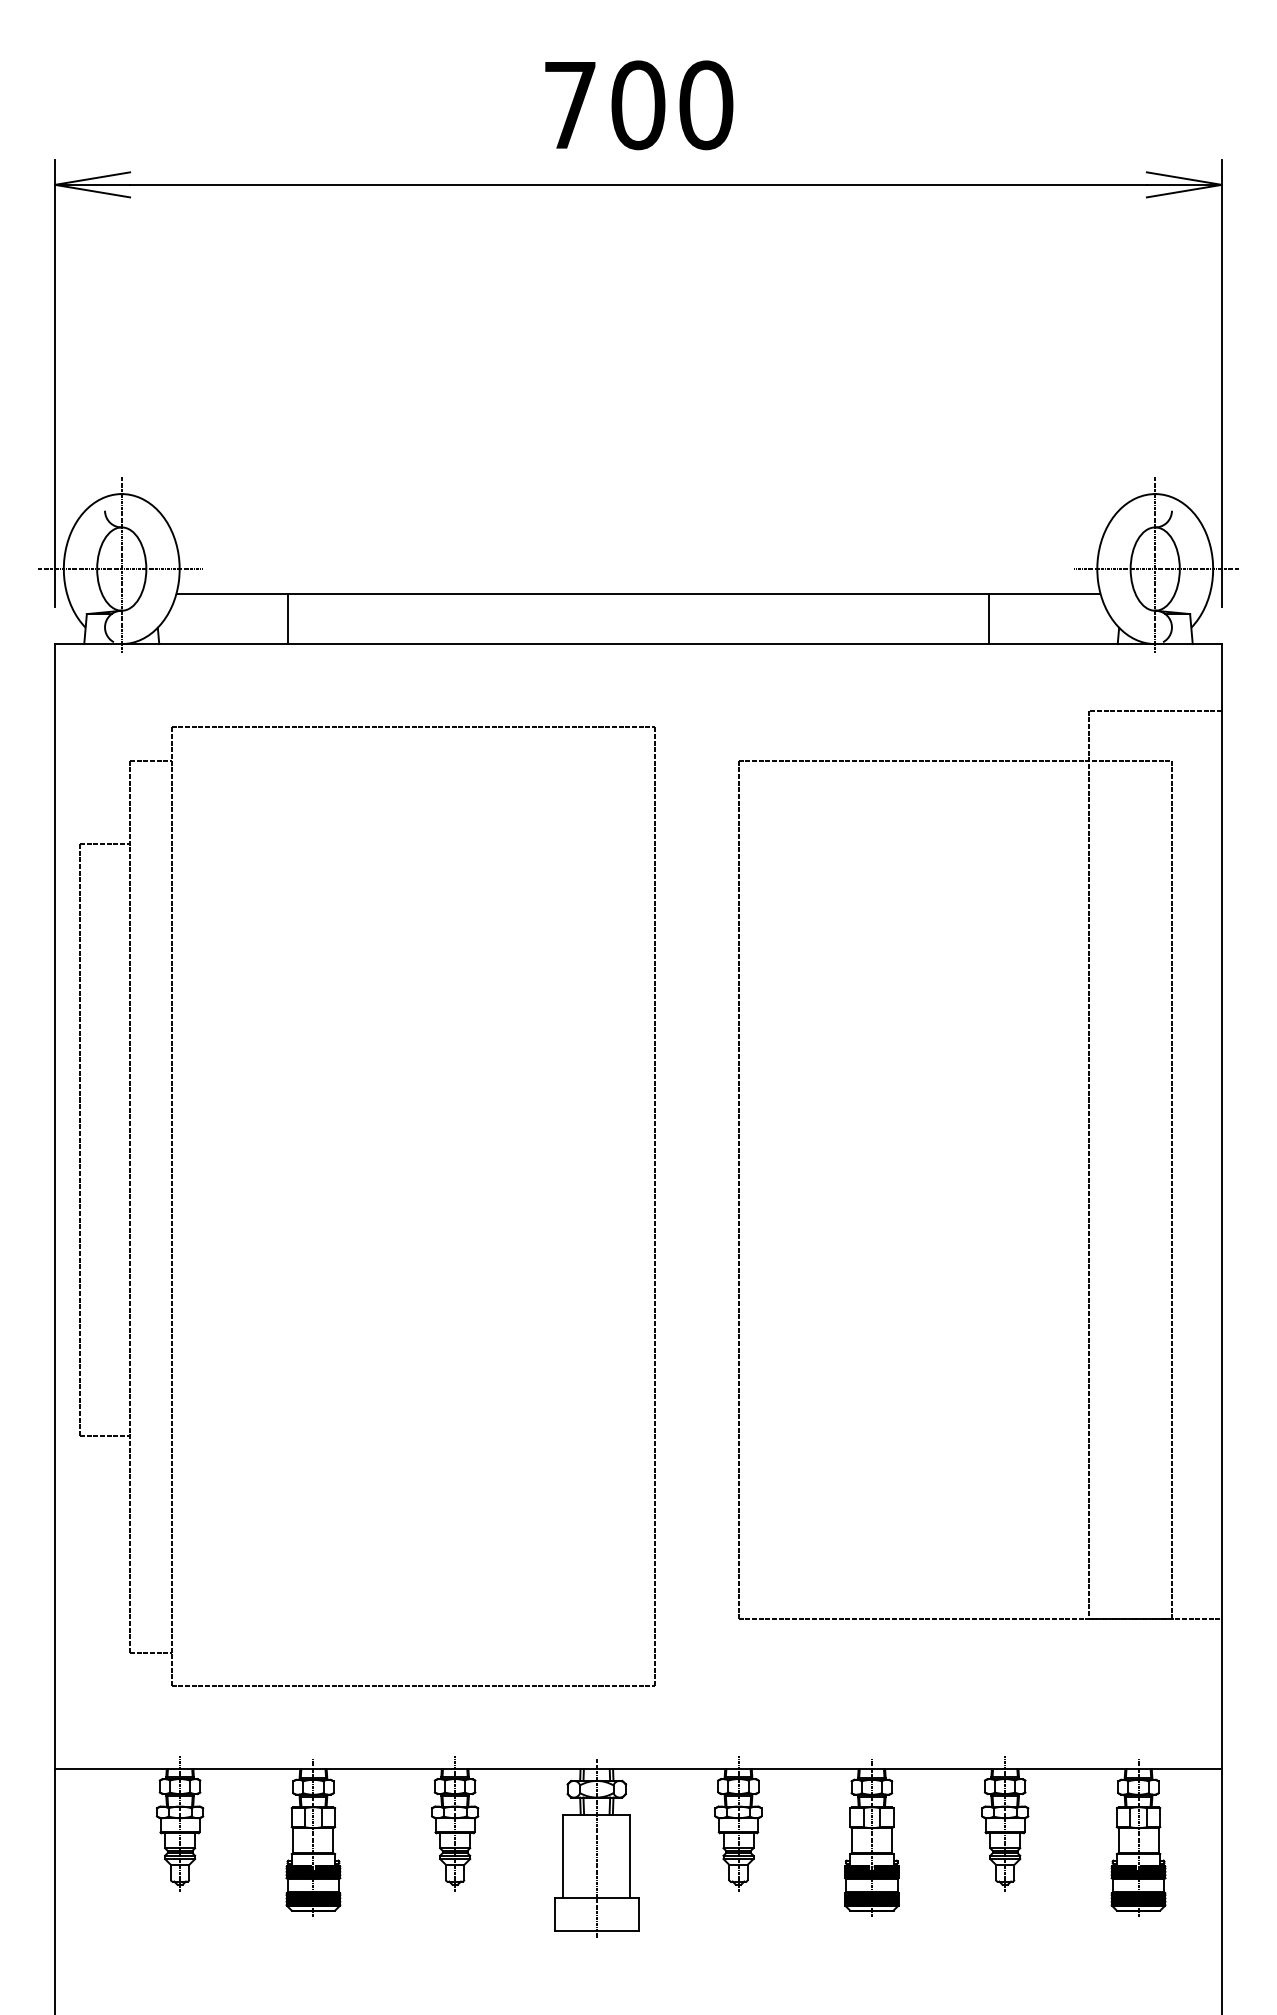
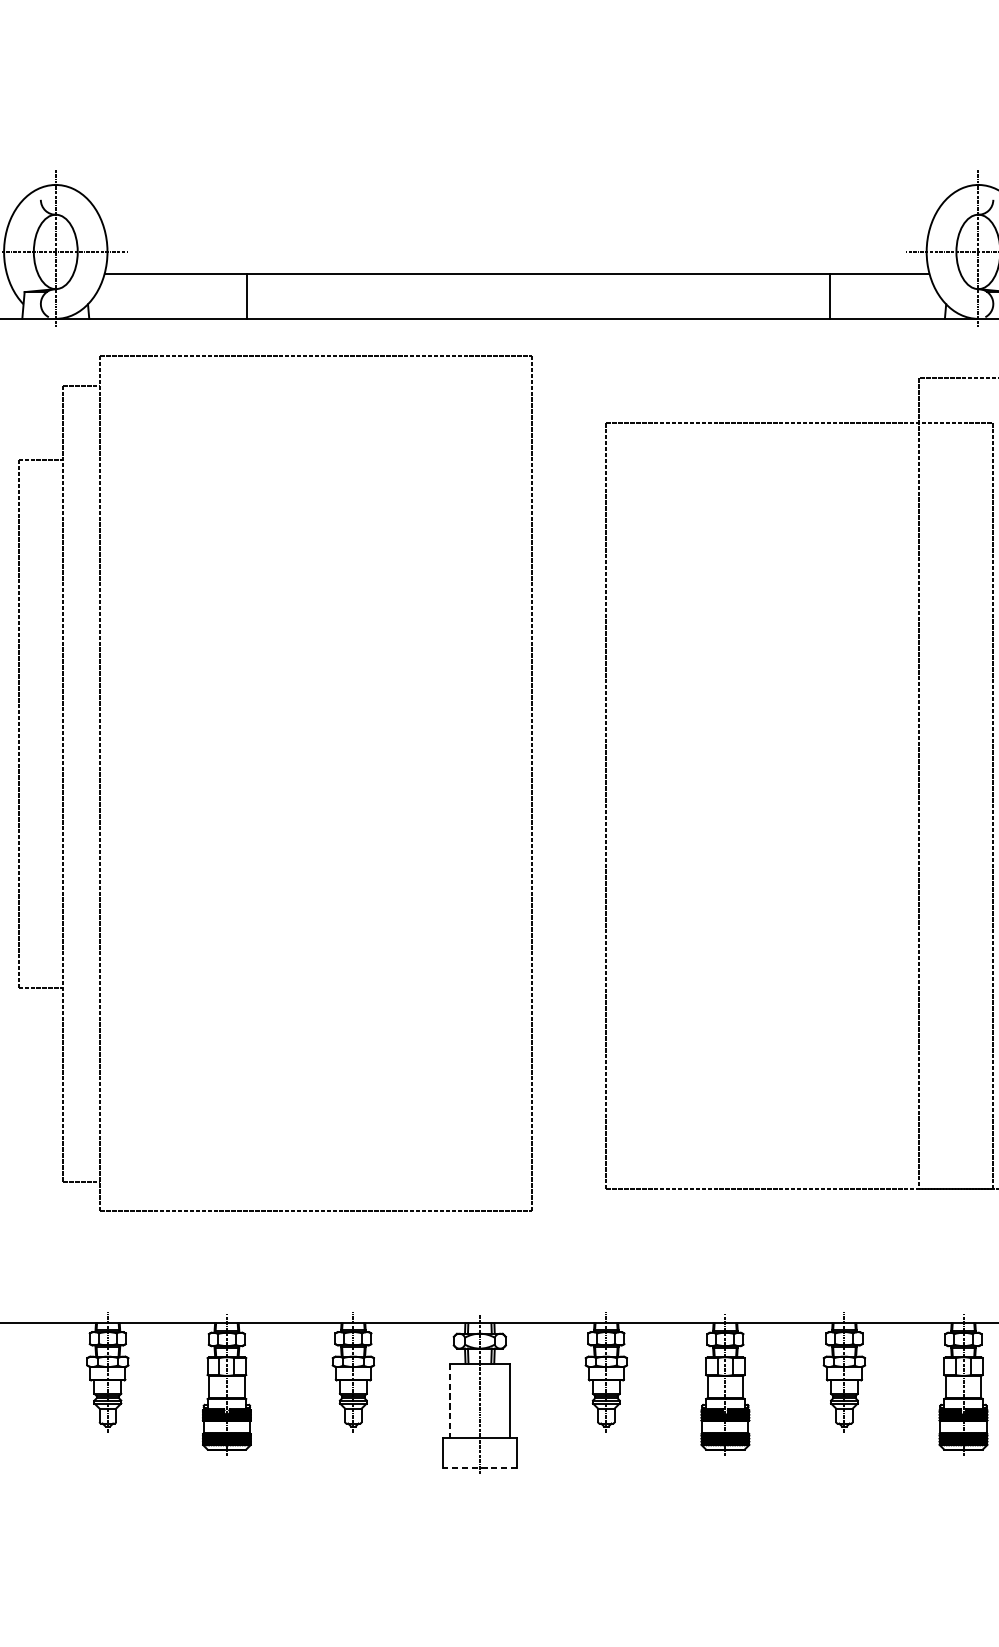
line: (288, 619) -> (247, 296), moved
part: (172, 1205) -> (101, 782), moved
line: (563, 1856) -> (450, 1401), solid -> dashed
line: (596, 1931) -> (479, 1468), solid -> dashed

